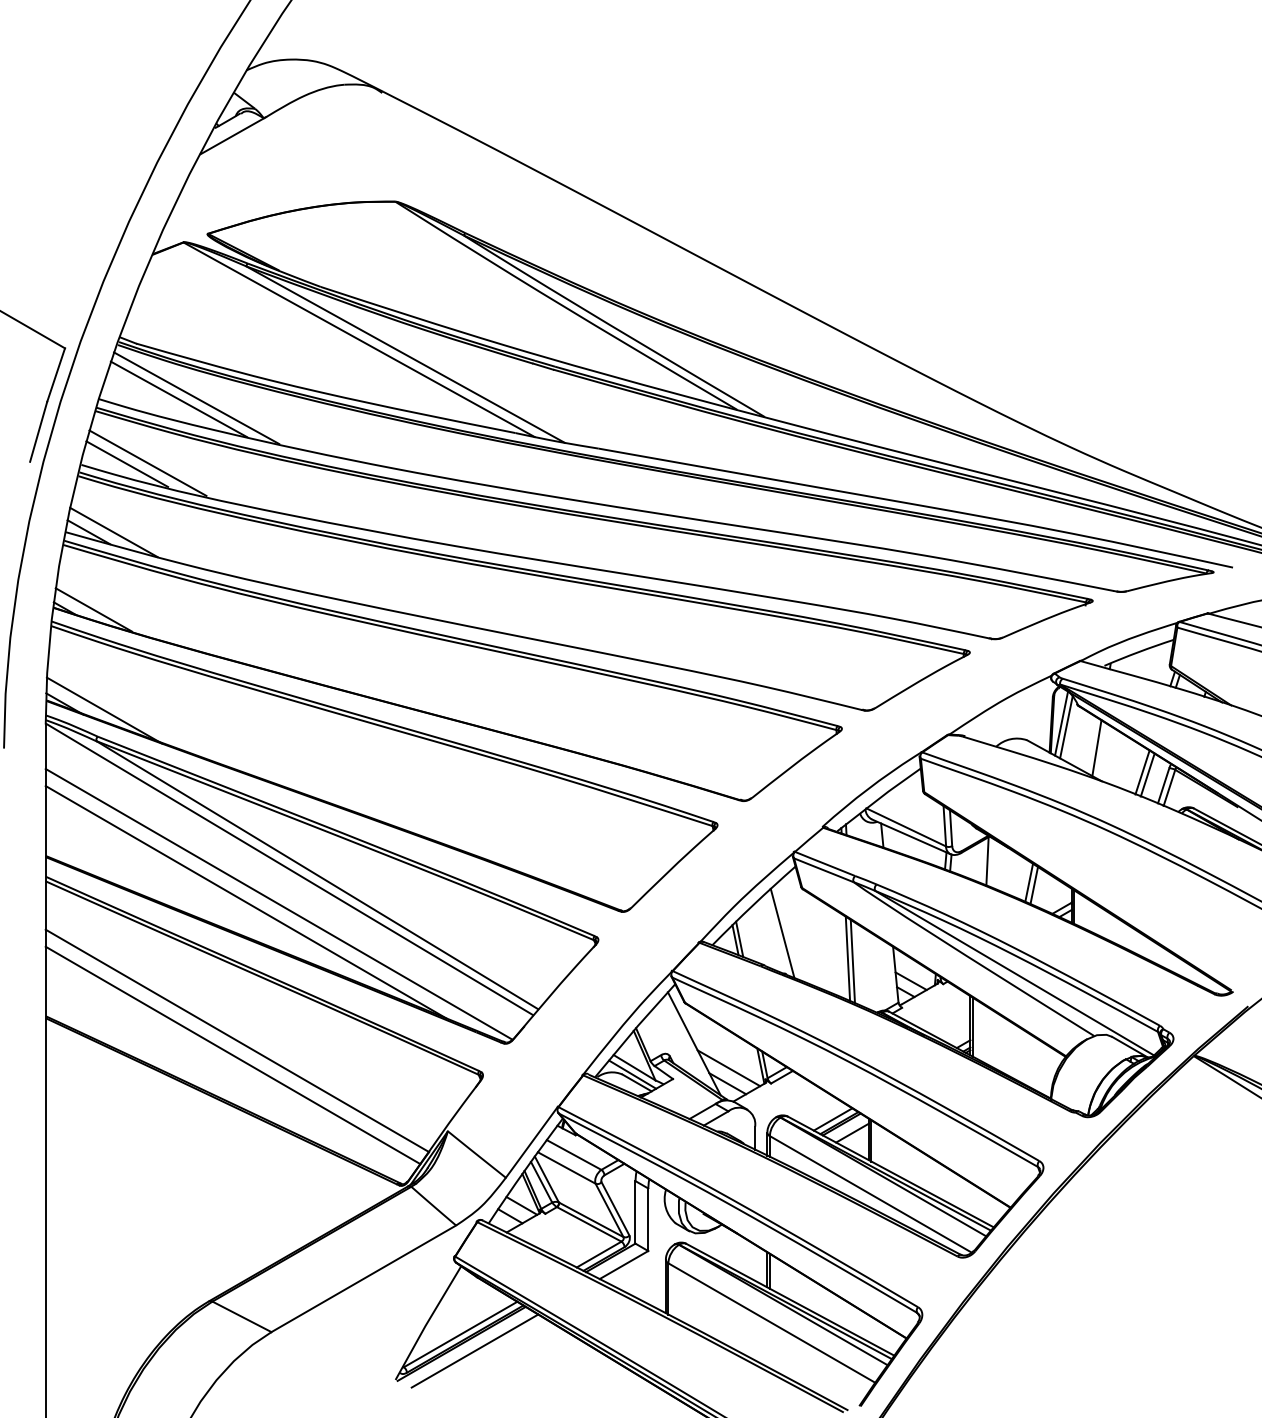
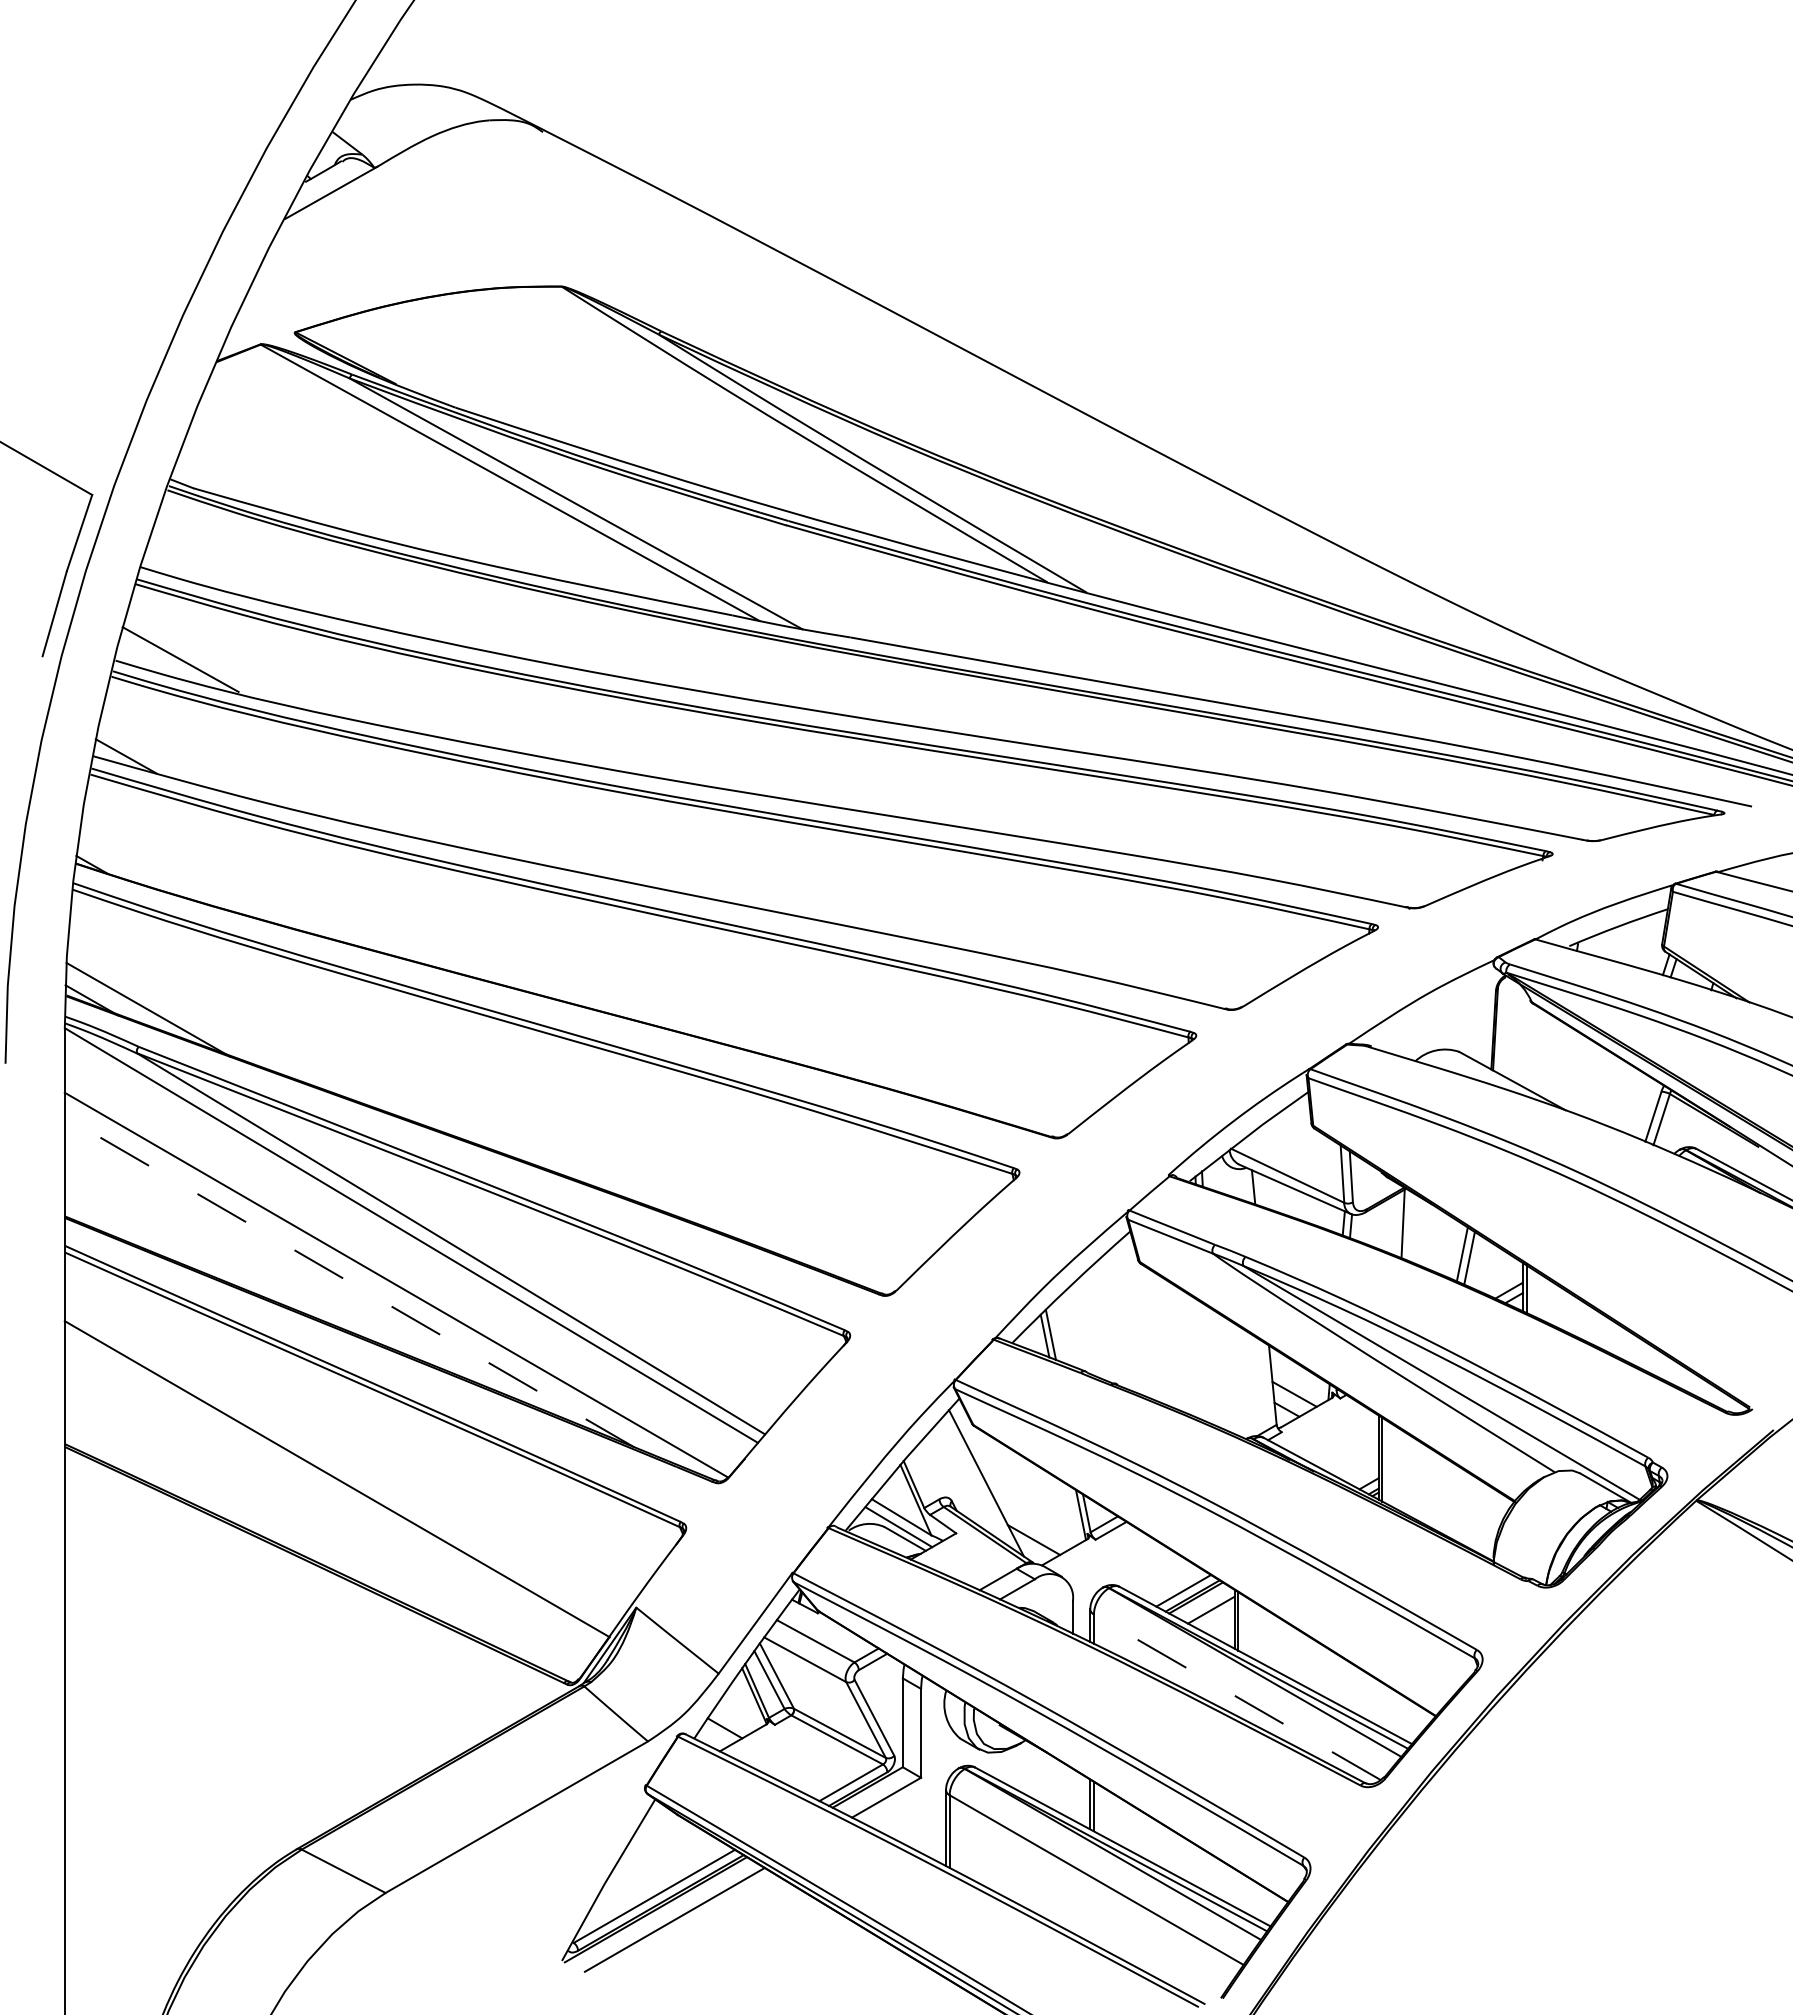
line: (196, 397) -> (278, 565), removed
line: (178, 399) -> (253, 567), removed
line: (147, 462) -> (209, 657), removed
line: (113, 532) -> (161, 756), removed
line: (94, 609) -> (133, 866), removed
line: (1061, 723) -> (1508, 1027), removed
line: (1066, 727) -> (1515, 1033), removed
line: (1096, 747) -> (1558, 1062), removed
line: (1142, 772) -> (1623, 1097), removed
line: (1147, 774) -> (1630, 1100), removed
line: (246, 901) -> (349, 1281), solid -> dashed
line: (782, 933) -> (1111, 1326), removed
line: (847, 958) -> (1204, 1362), removed
line: (852, 961) -> (1211, 1366), removed
line: (232, 1055) -> (330, 1499), removed
line: (728, 1067) -> (1035, 1517), removed
line: (870, 1194) -> (1237, 1697), solid -> dashed
line: (521, 1205) -> (741, 1713), removed

